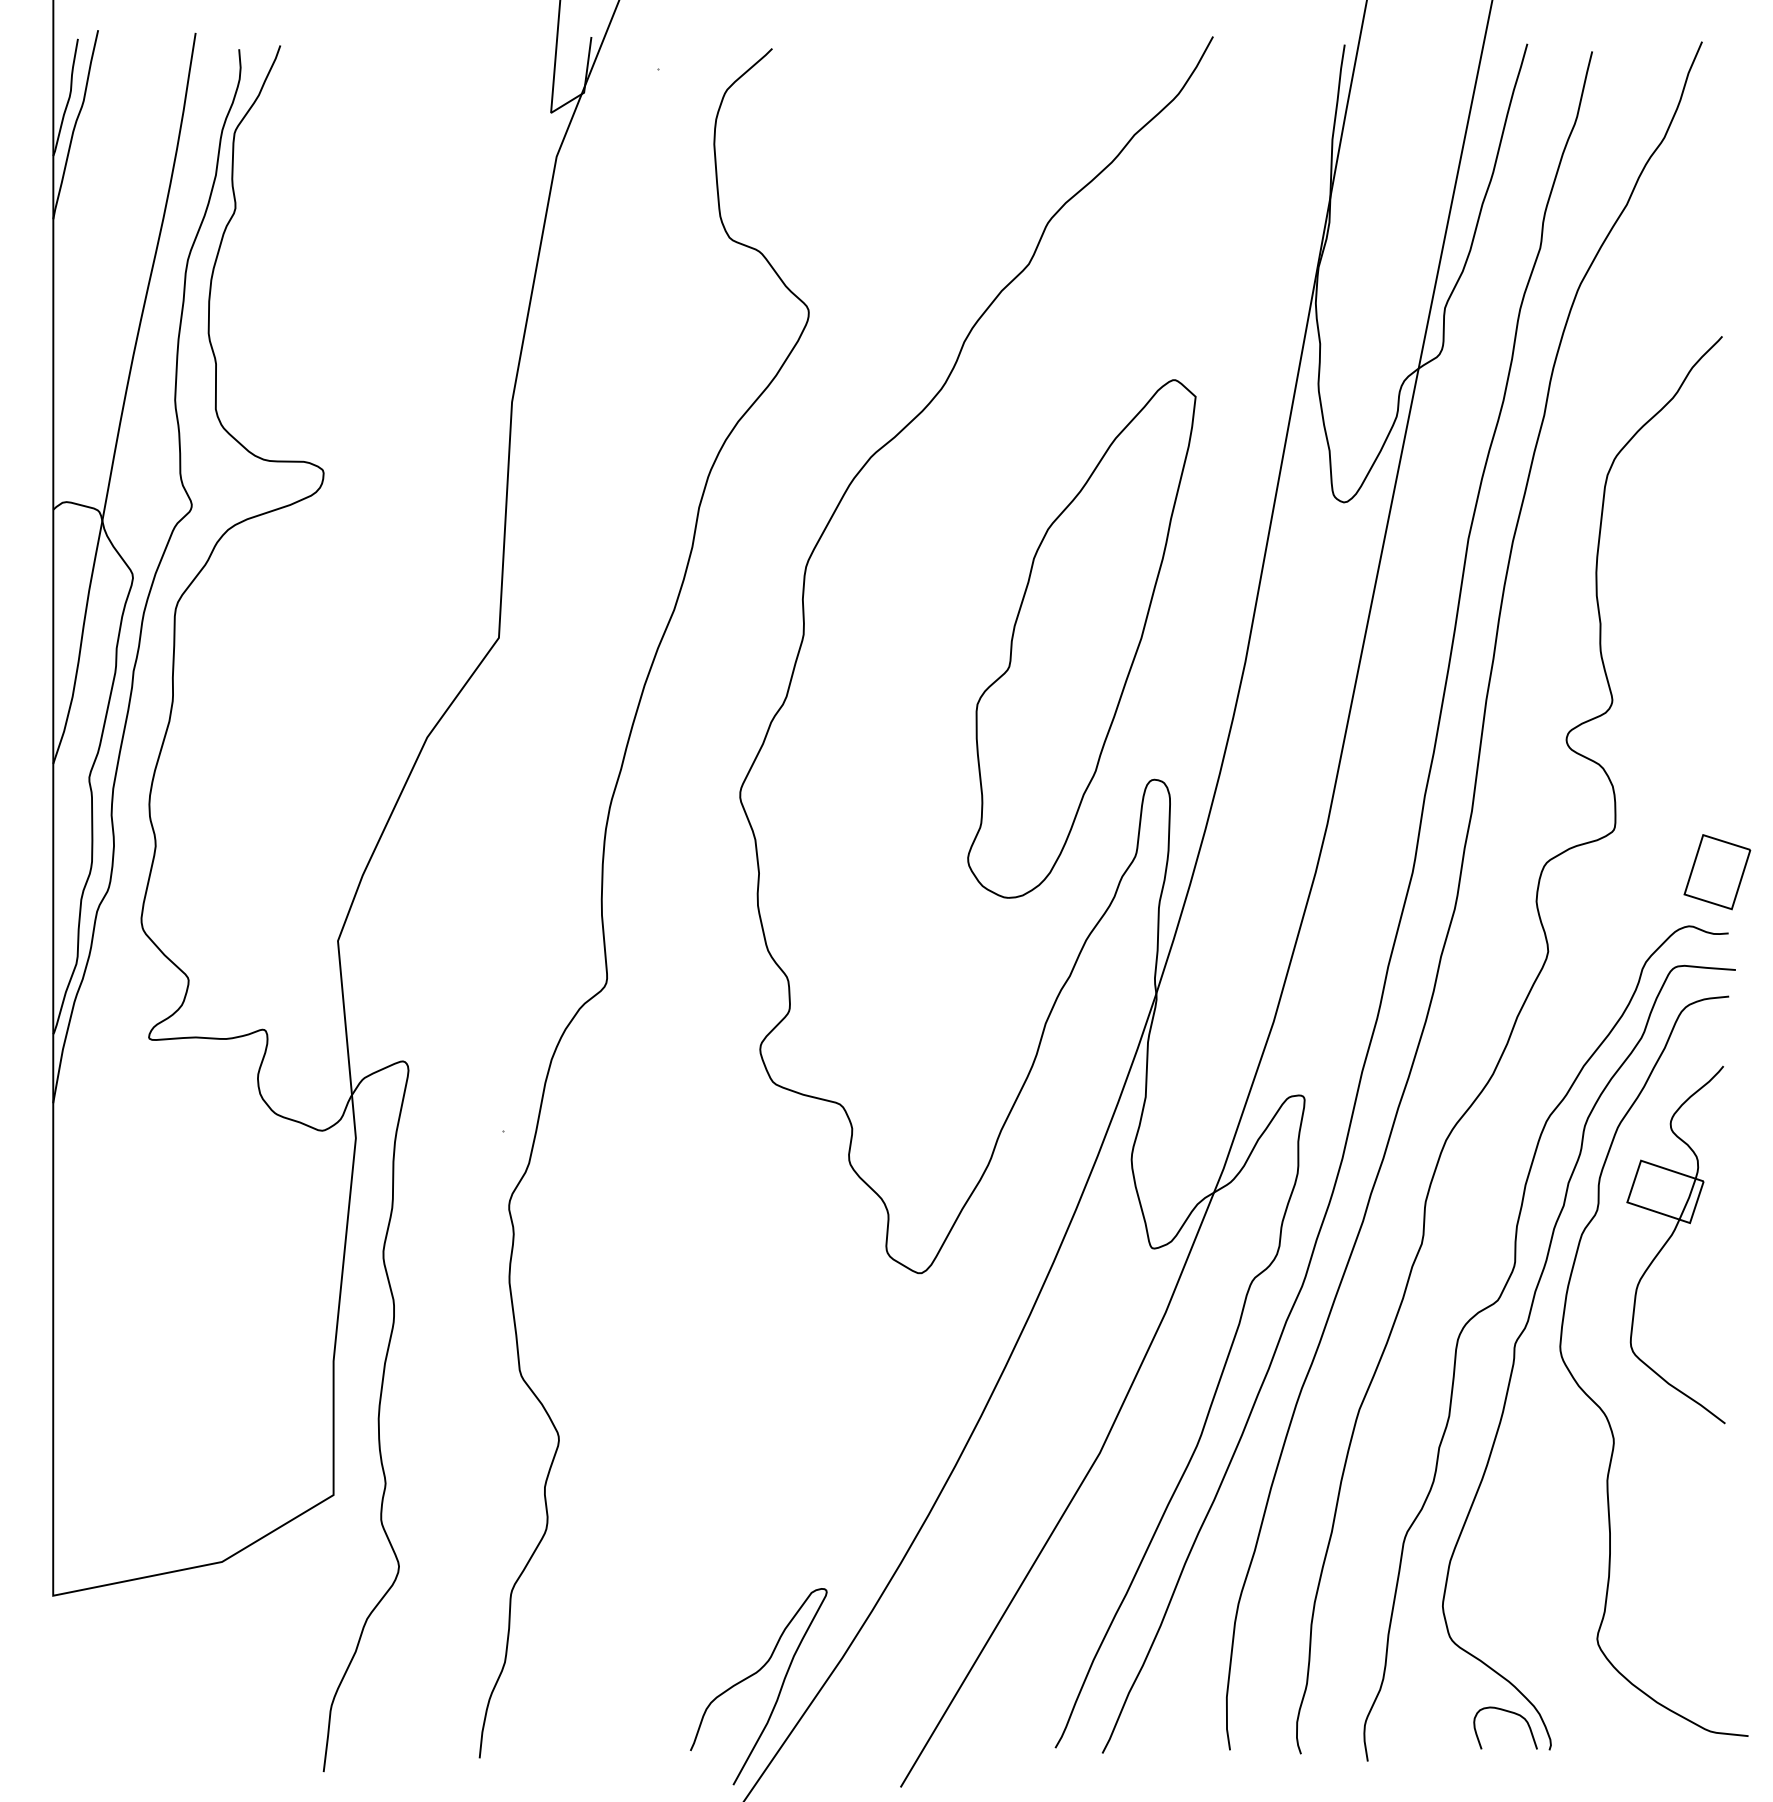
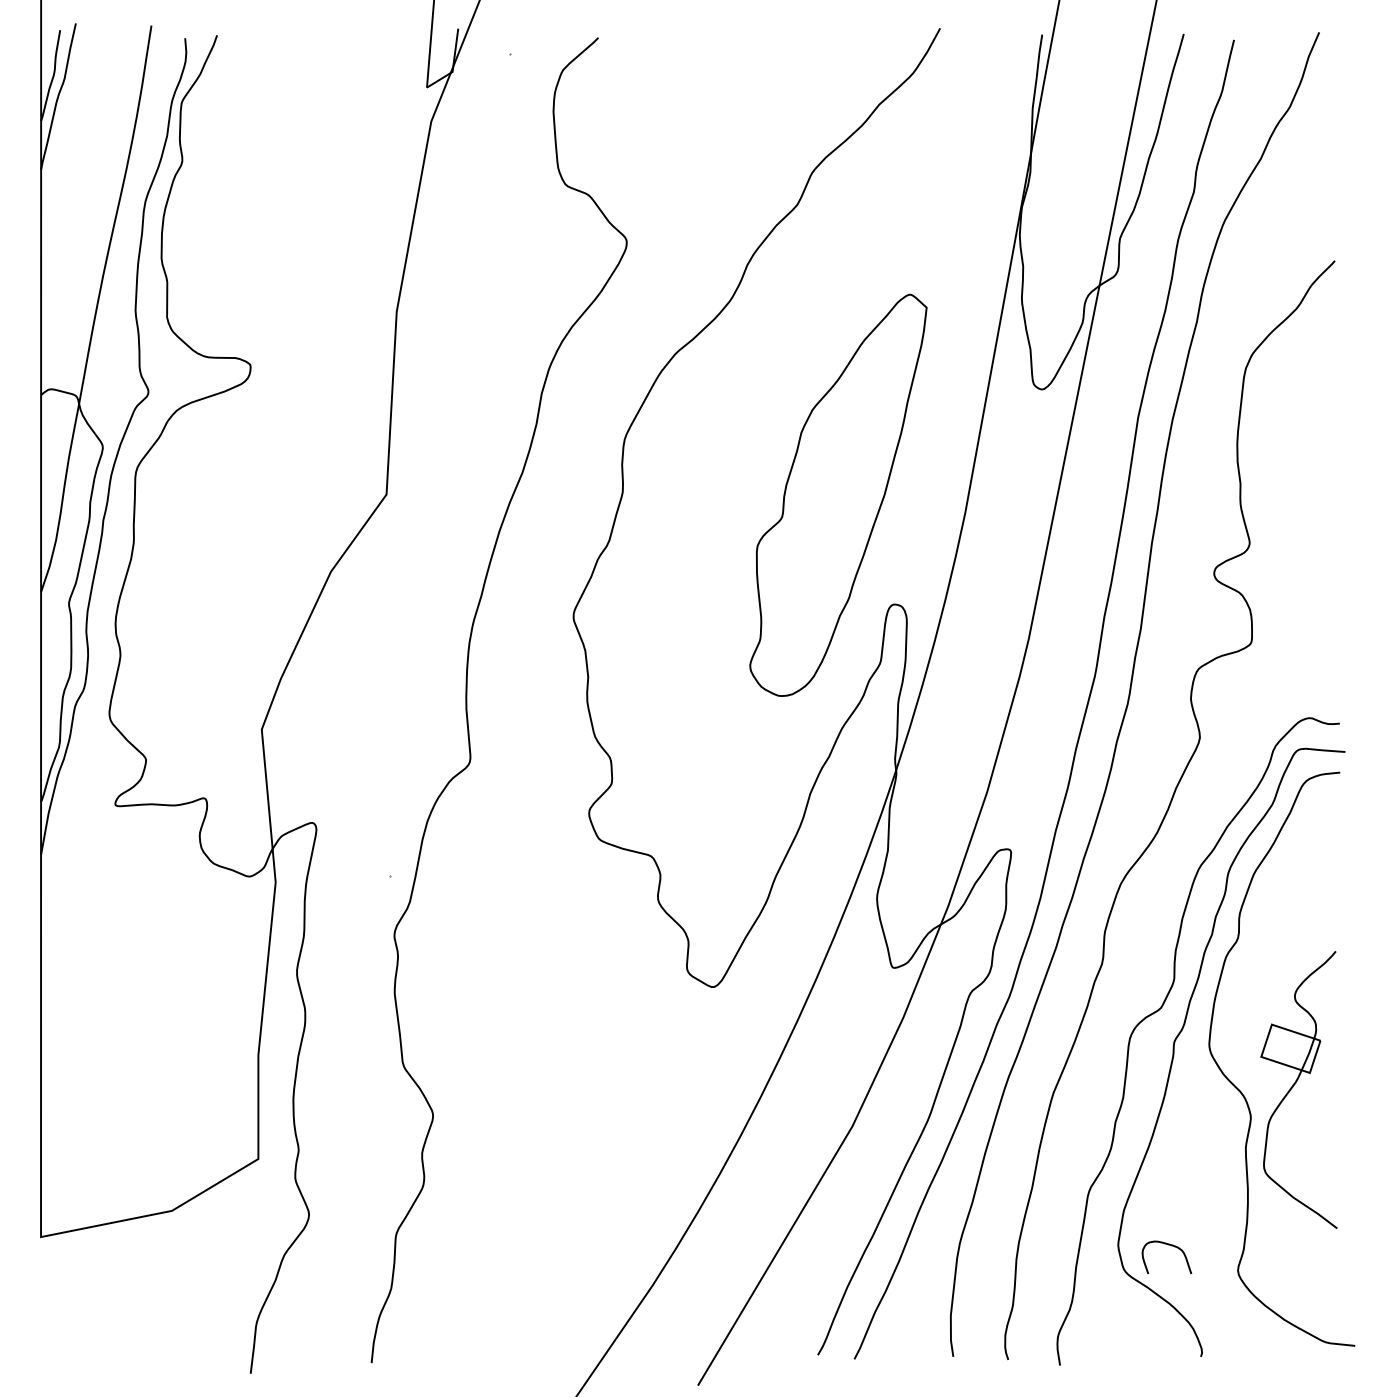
part: (1717, 872) -> (1331, 676), removed
part: (1668, 1241) -> (1293, 1087), moved
curve: (752, 1676) -> (583, 1299), removed
curve: (1507, 1712) -> (1168, 1245), moved

